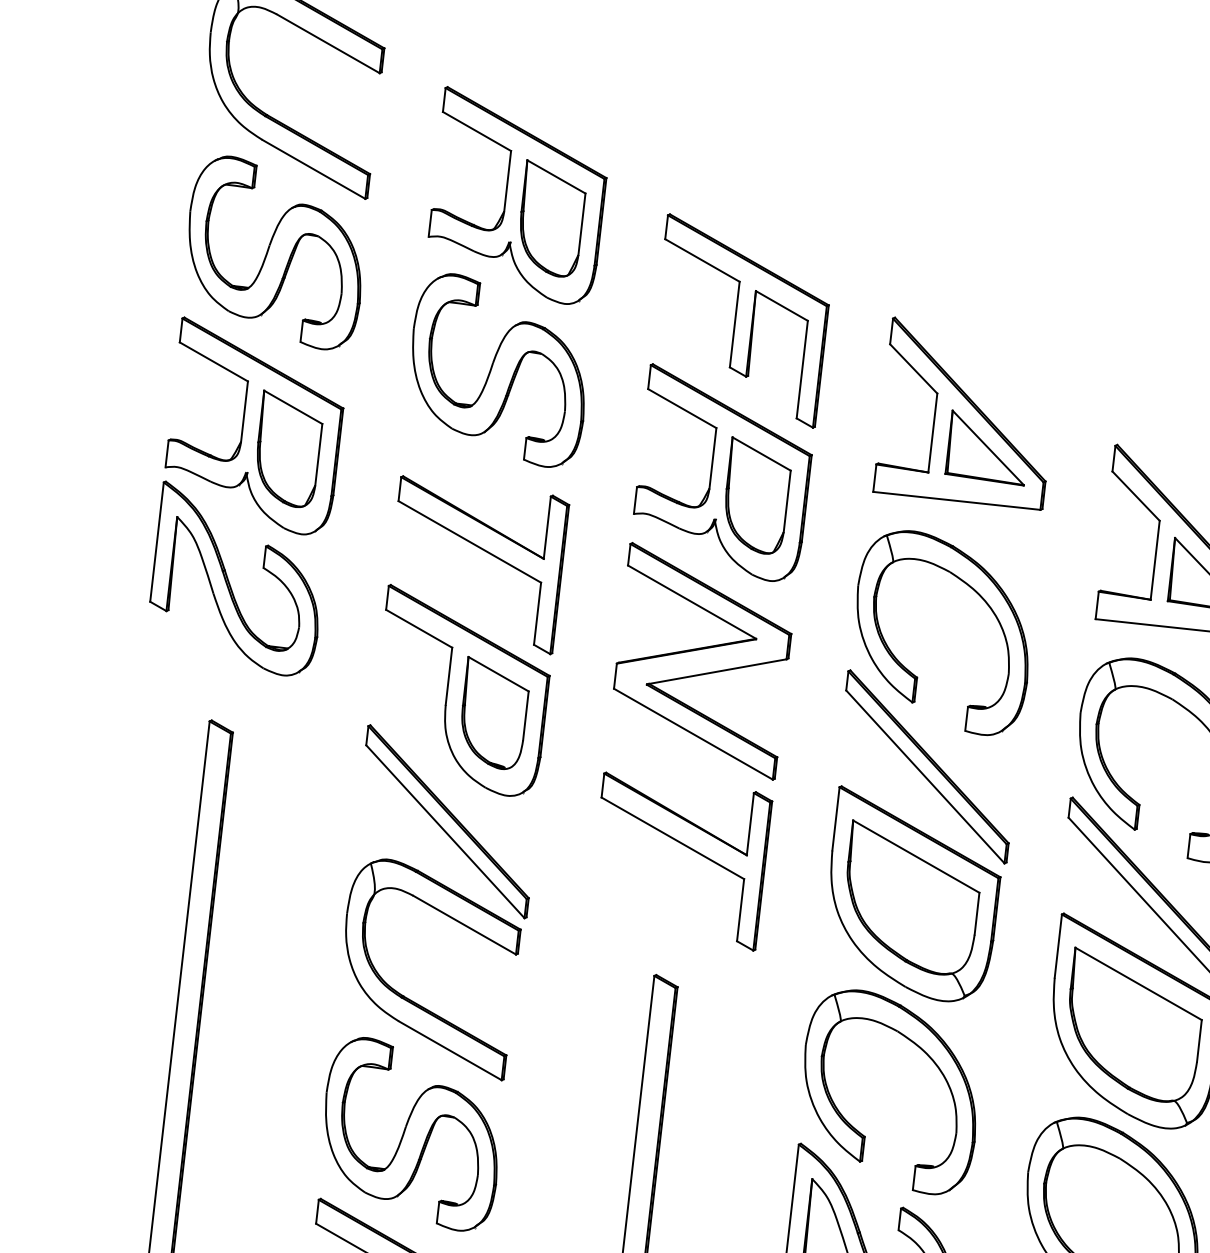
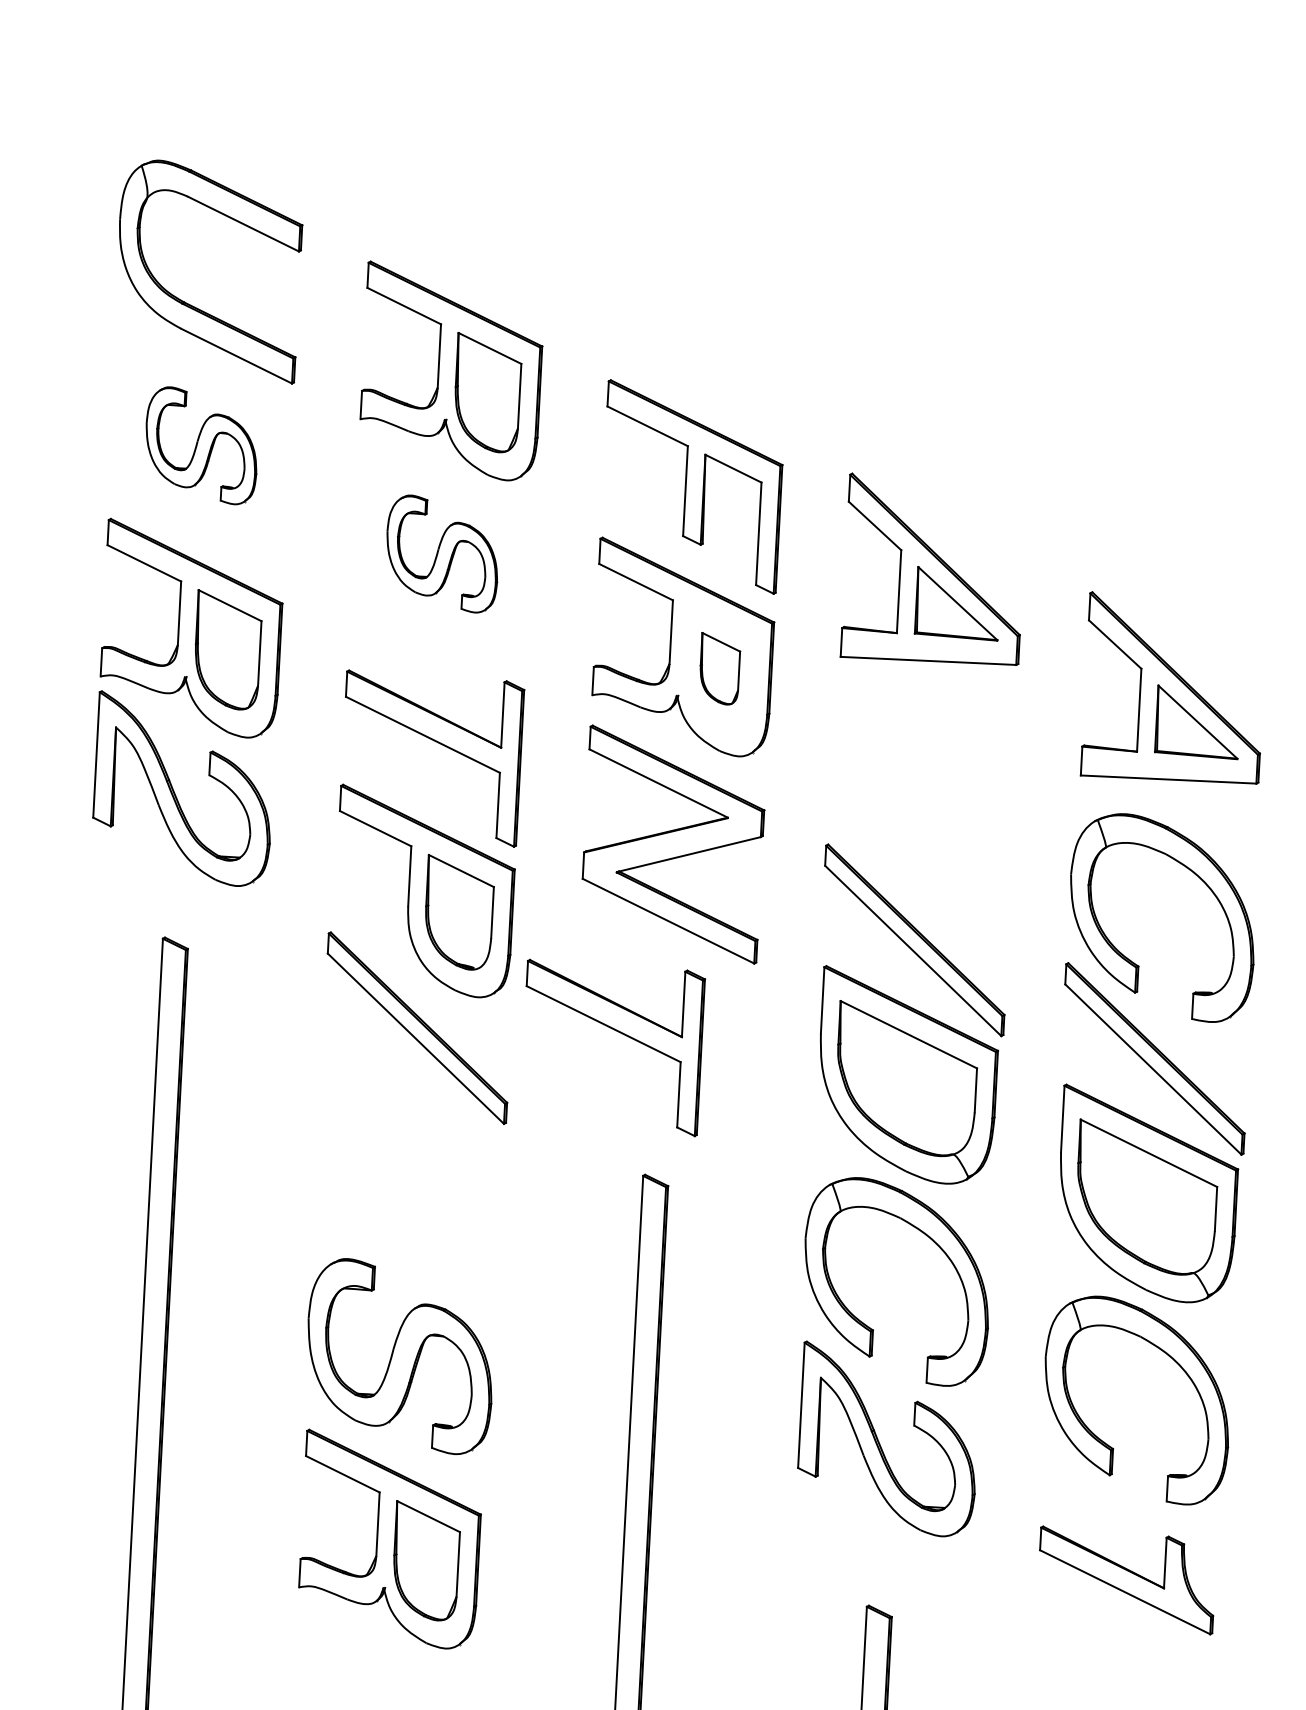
part: (275, 252) -> (201, 445), size x0.6
part: (499, 369) -> (442, 553), size x0.6
part: (757, 495) -> (720, 668), size x0.6
part: (911, 672) -> (892, 842), removed
part: (690, 849) -> (622, 1034), moved
part: (411, 1000) -> (391, 1216), removed

